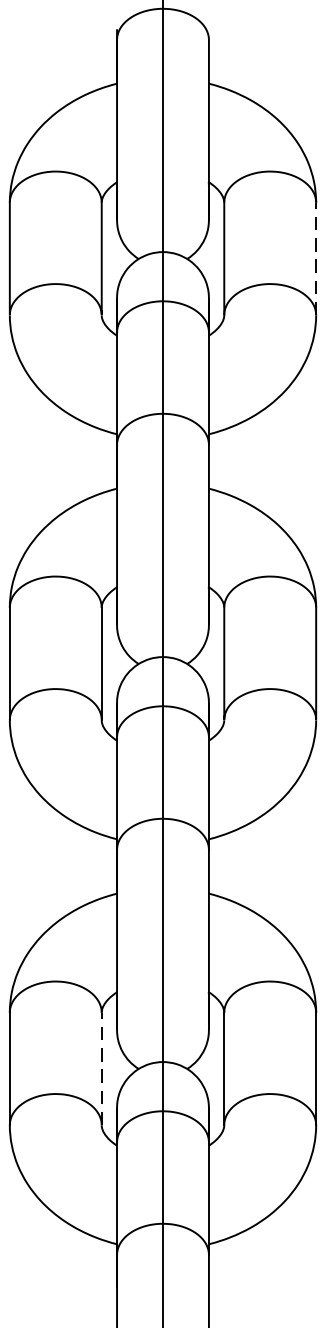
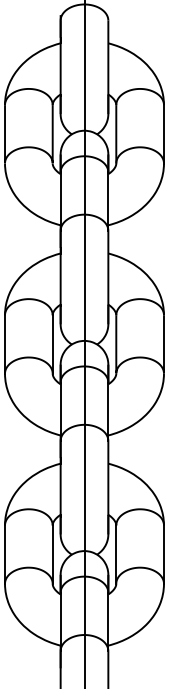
line: (315, 257) -> (163, 133), dashed -> solid
line: (101, 1068) -> (52, 554), dashed -> solid

